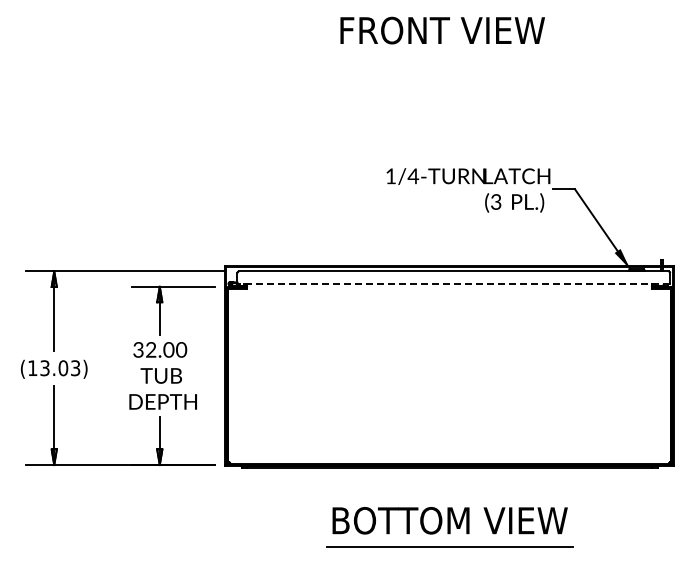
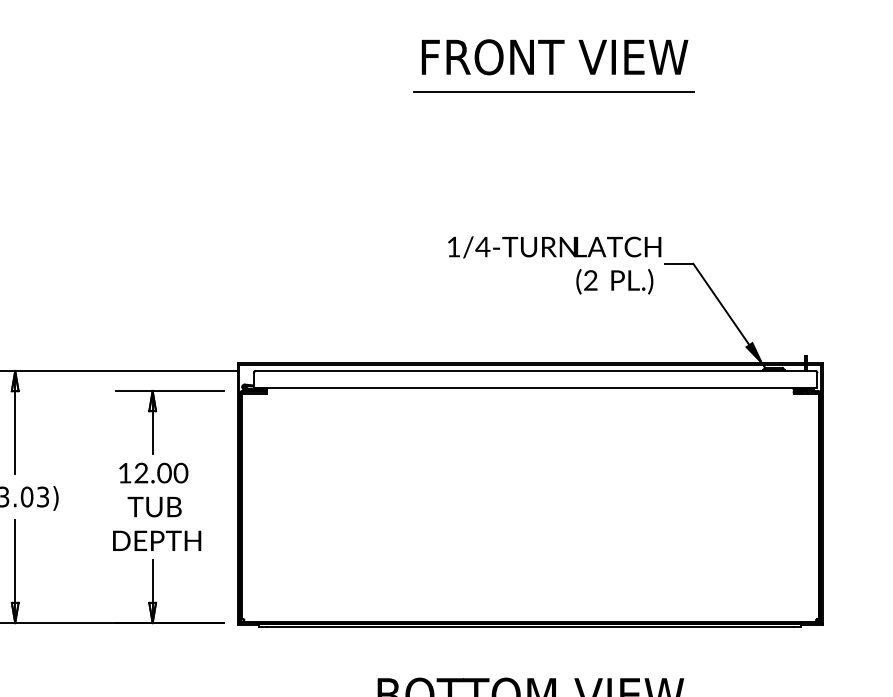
text: (442, 30) -> (554, 57), moved
line: (467, 57) -> (553, 92), added
text: (496, 204) -> (591, 283), (3 -> (2
line: (453, 284) -> (535, 387), dashed -> solid
text: (138, 349) -> (124, 472), 32.00 -> 12.00

